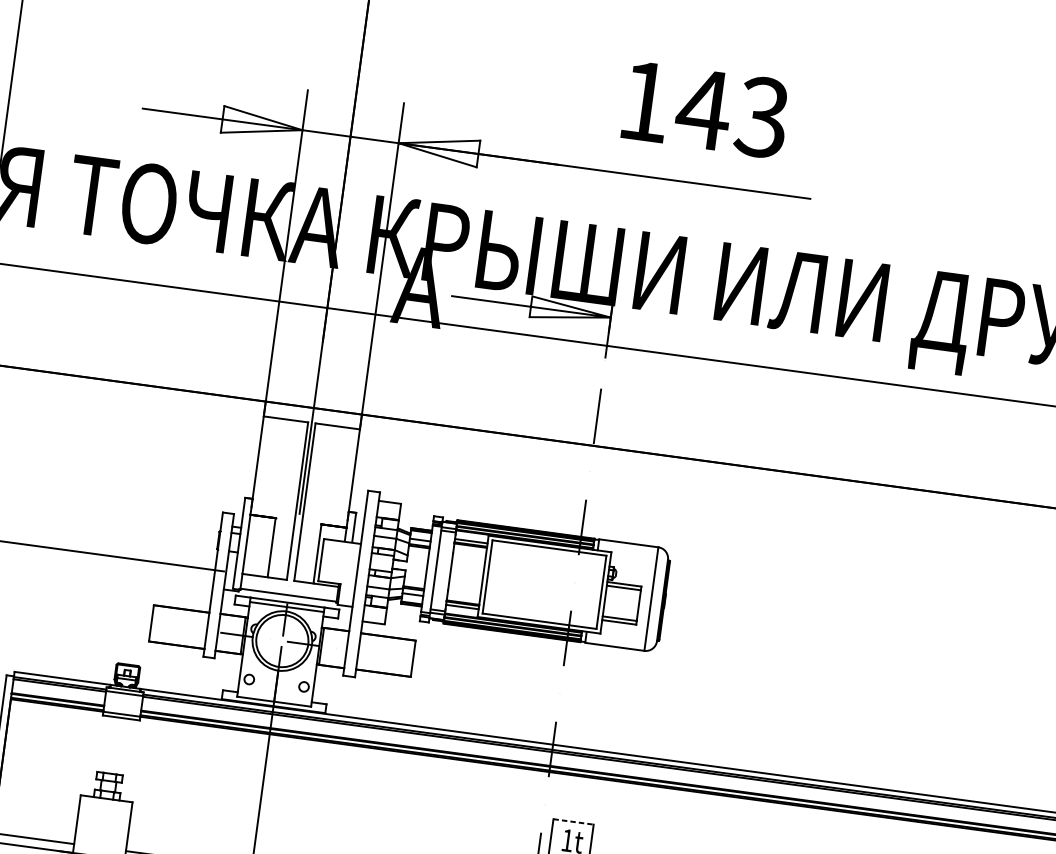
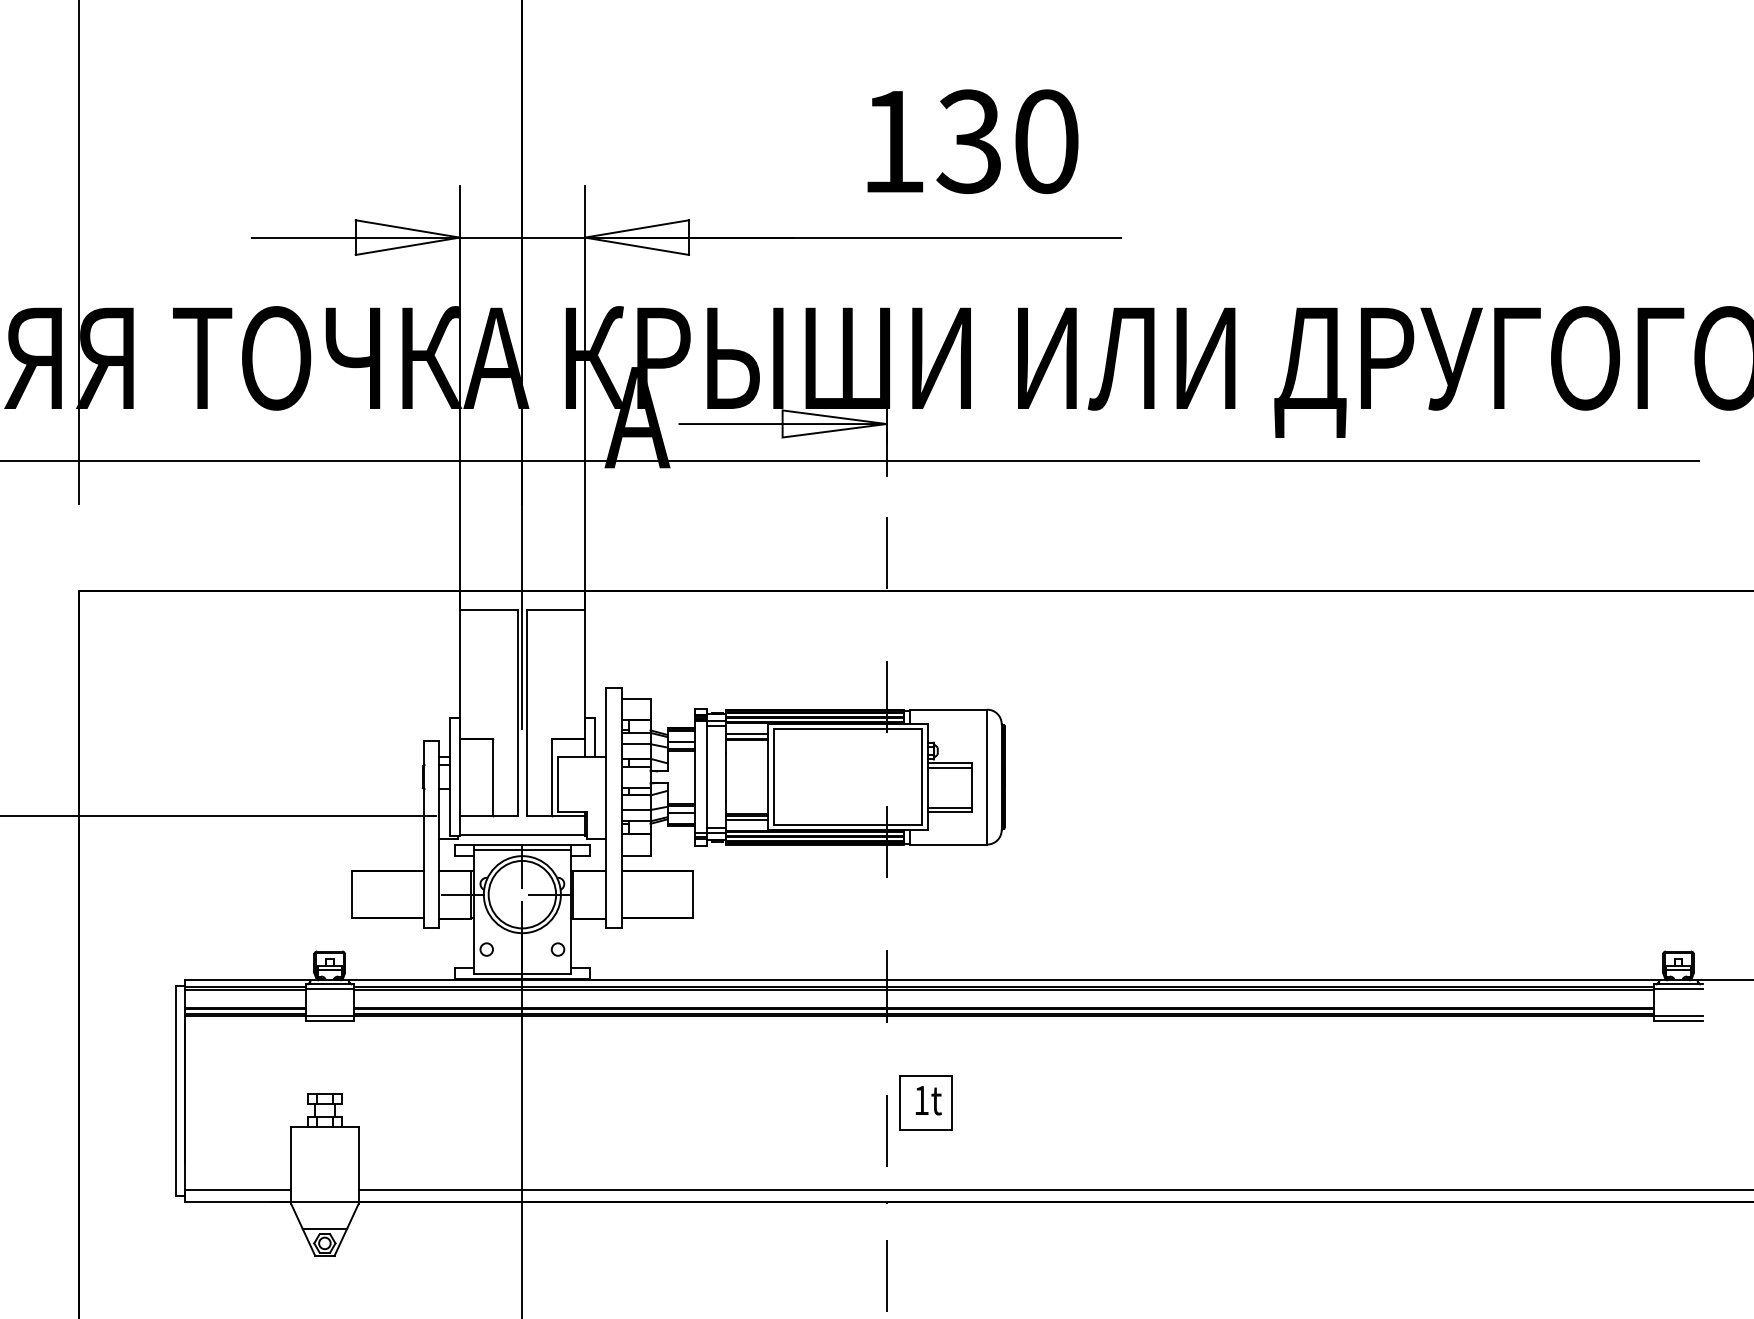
text: (732, 113) -> (1006, 141), 143 -> 130
line: (573, 821) -> (926, 1075), dashed -> solid

